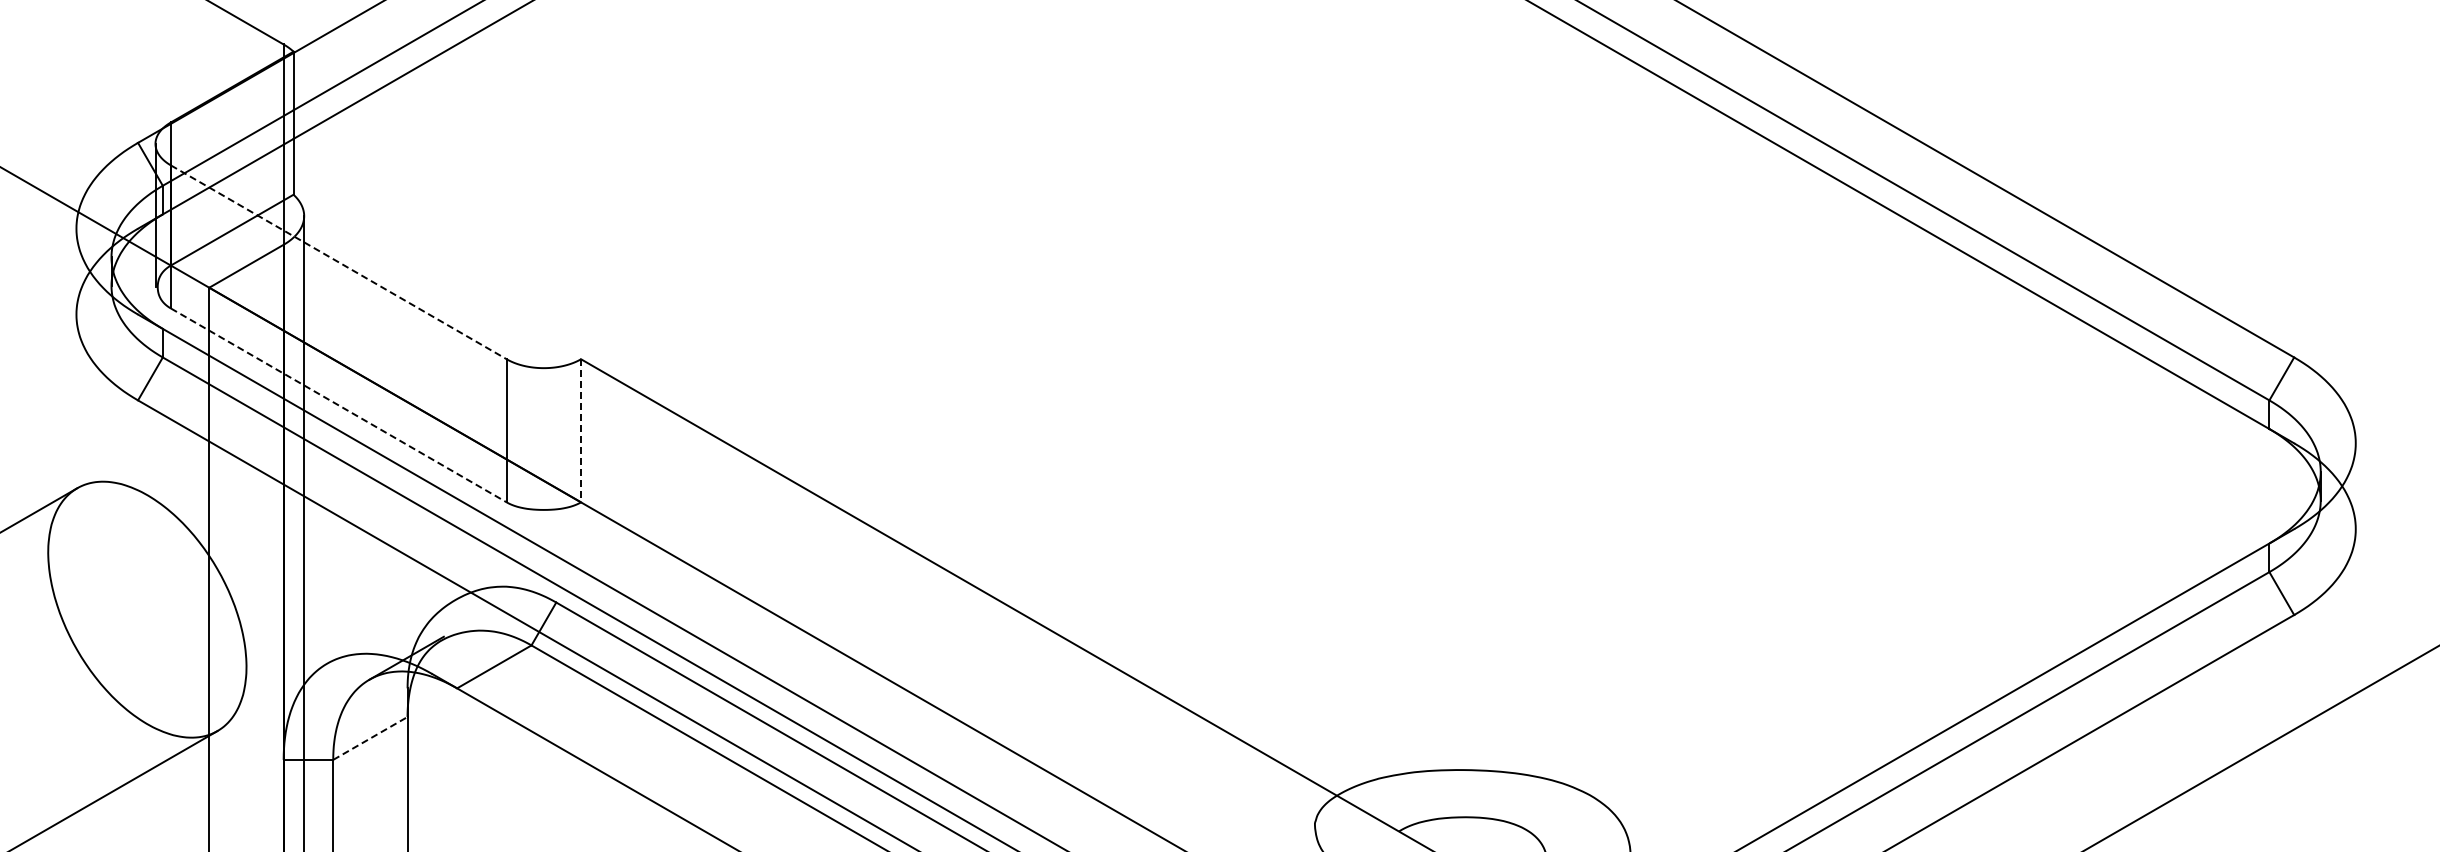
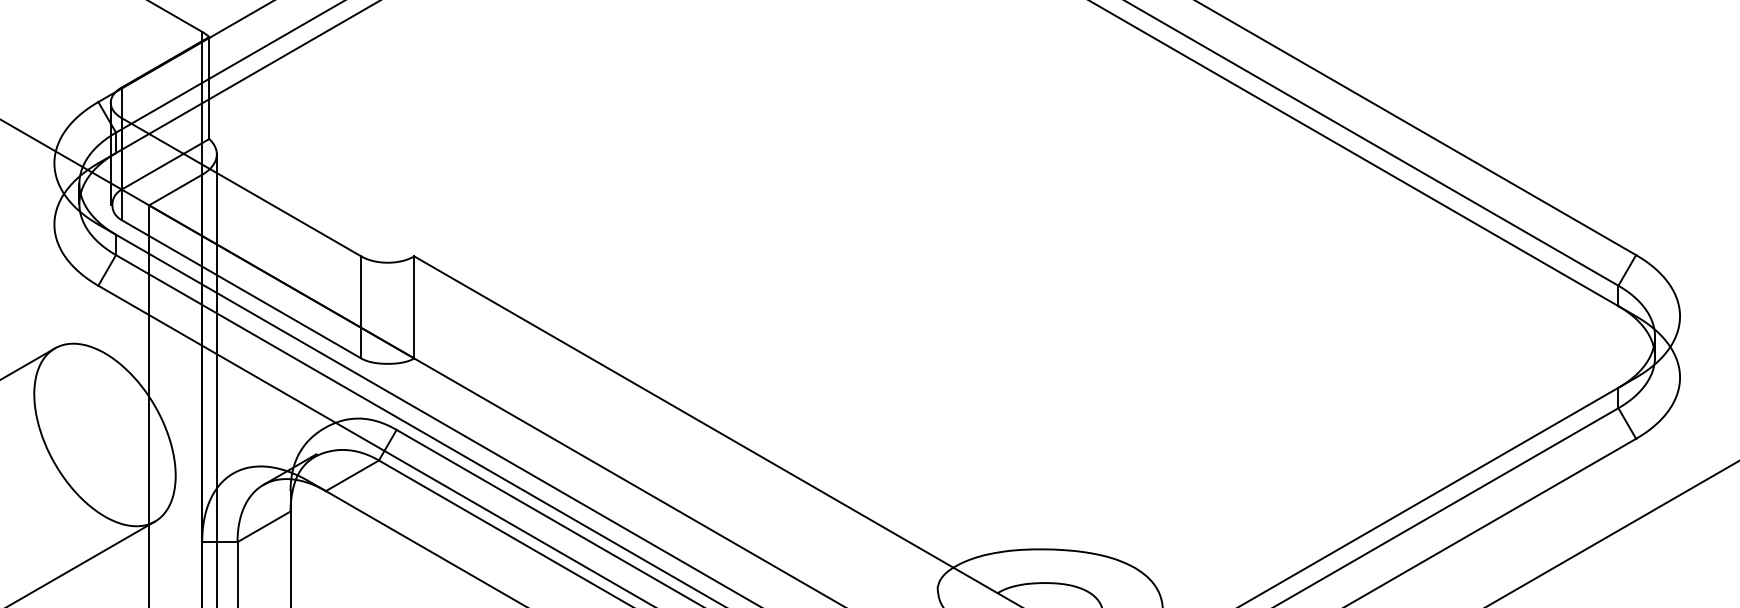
line: (338, 262) -> (241, 187), dashed -> solid
line: (338, 405) -> (241, 289), dashed -> solid
line: (581, 430) -> (414, 307), dashed -> solid
line: (370, 738) -> (264, 526), dashed -> solid

